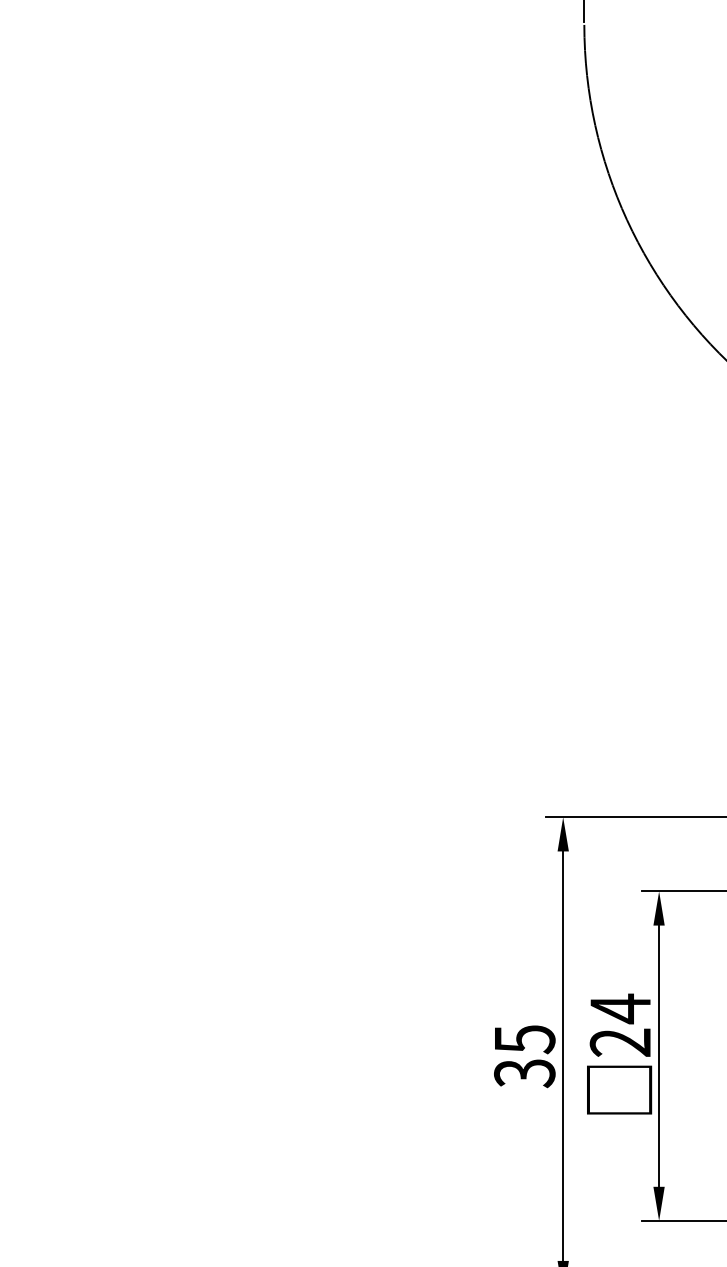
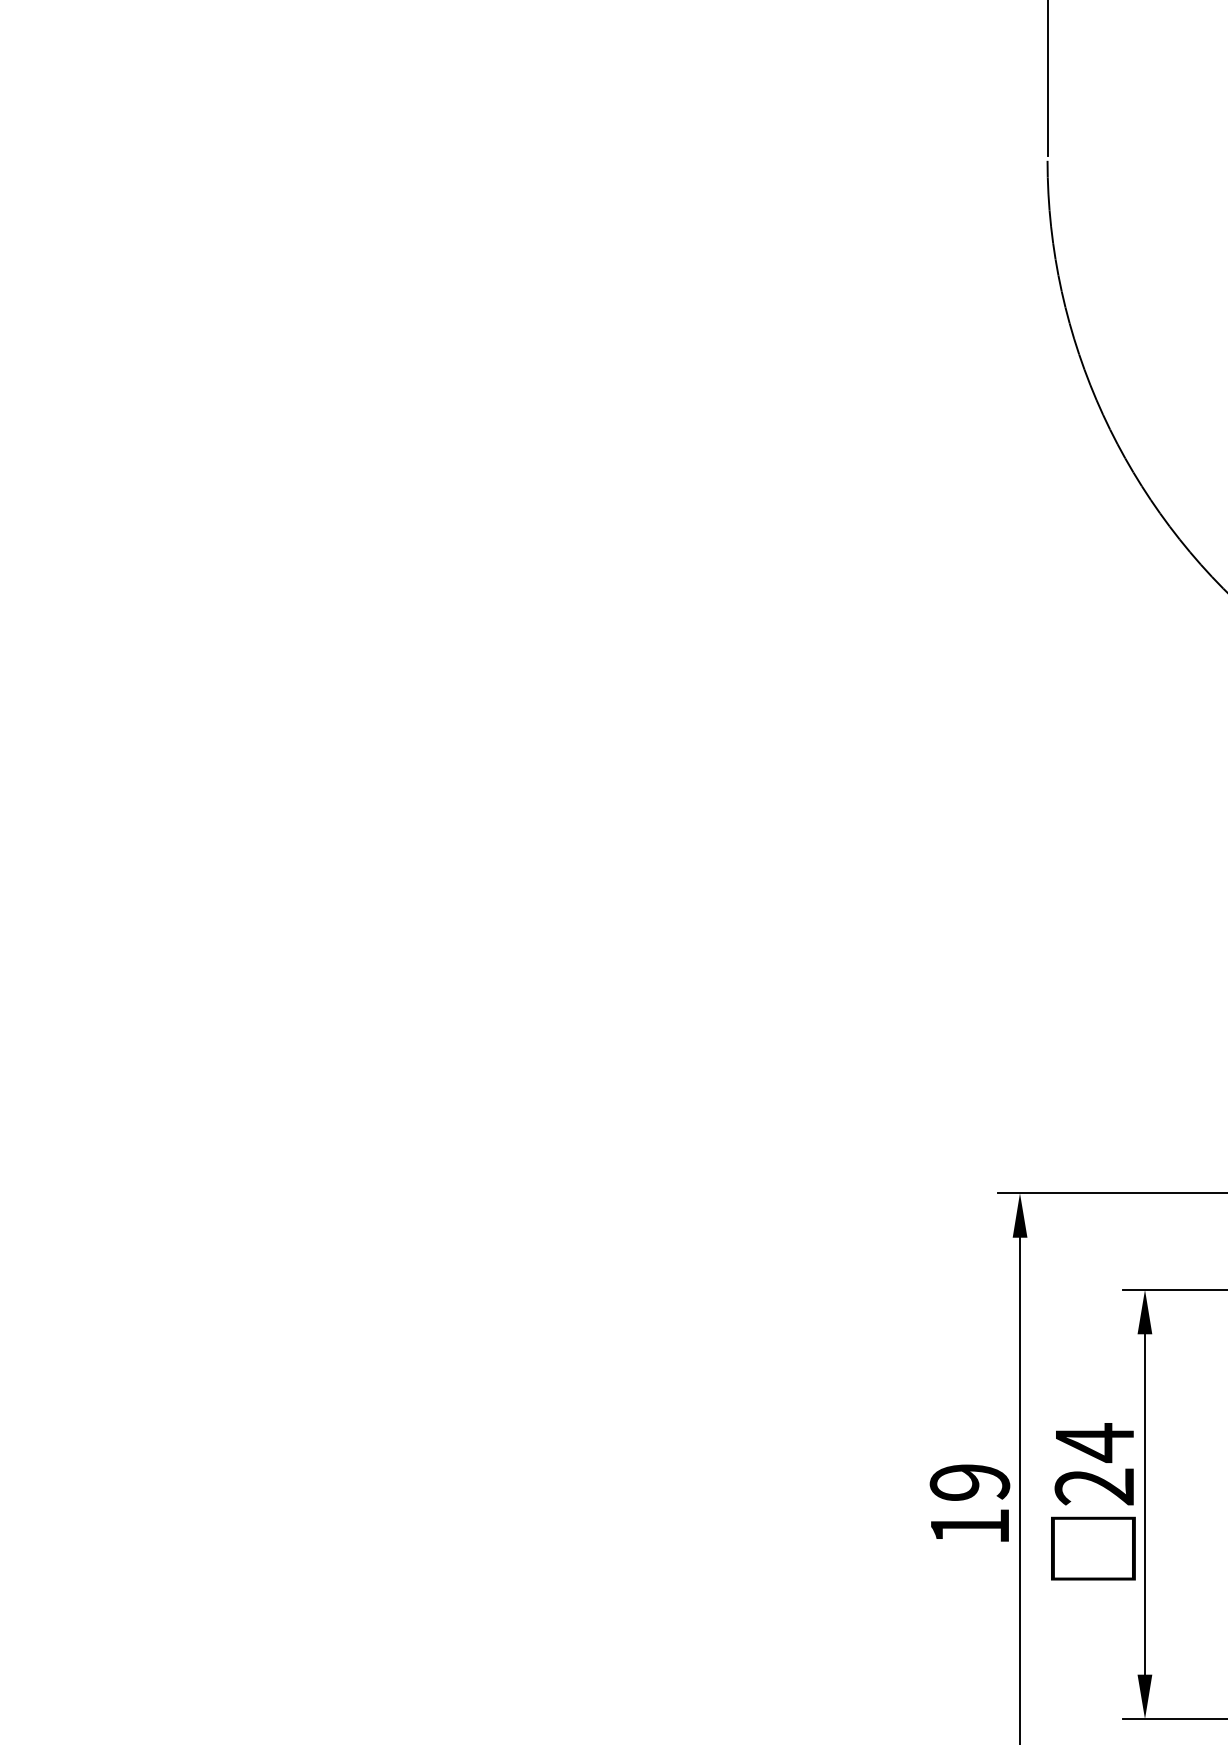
text: (524, 1056) -> (969, 1505), 35 -> 19

